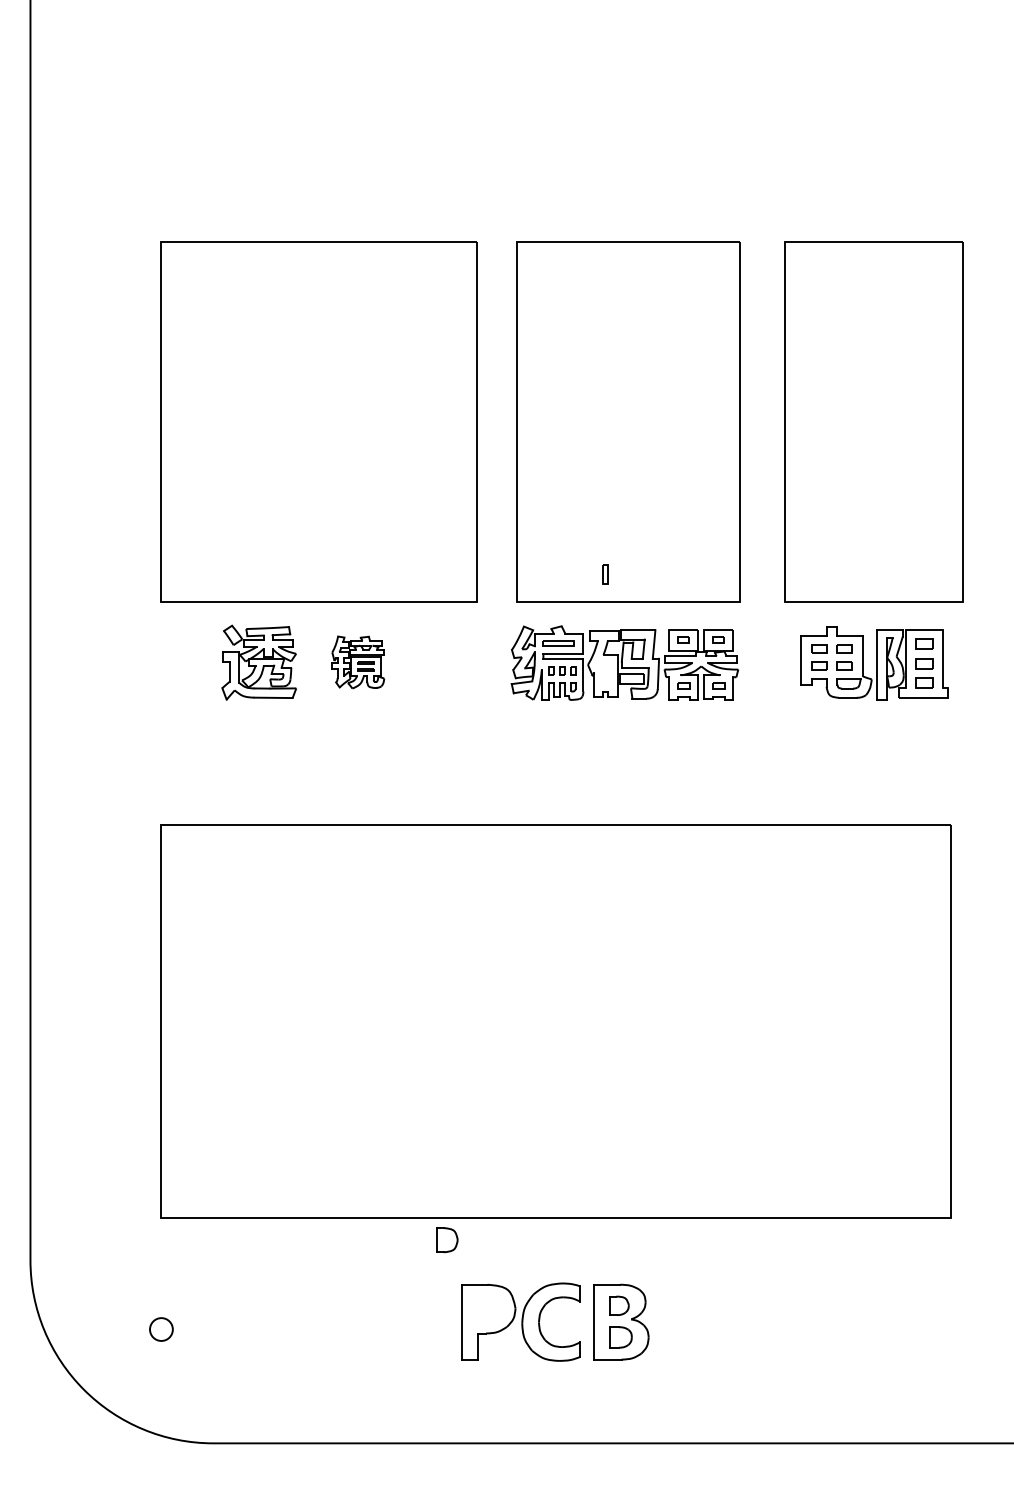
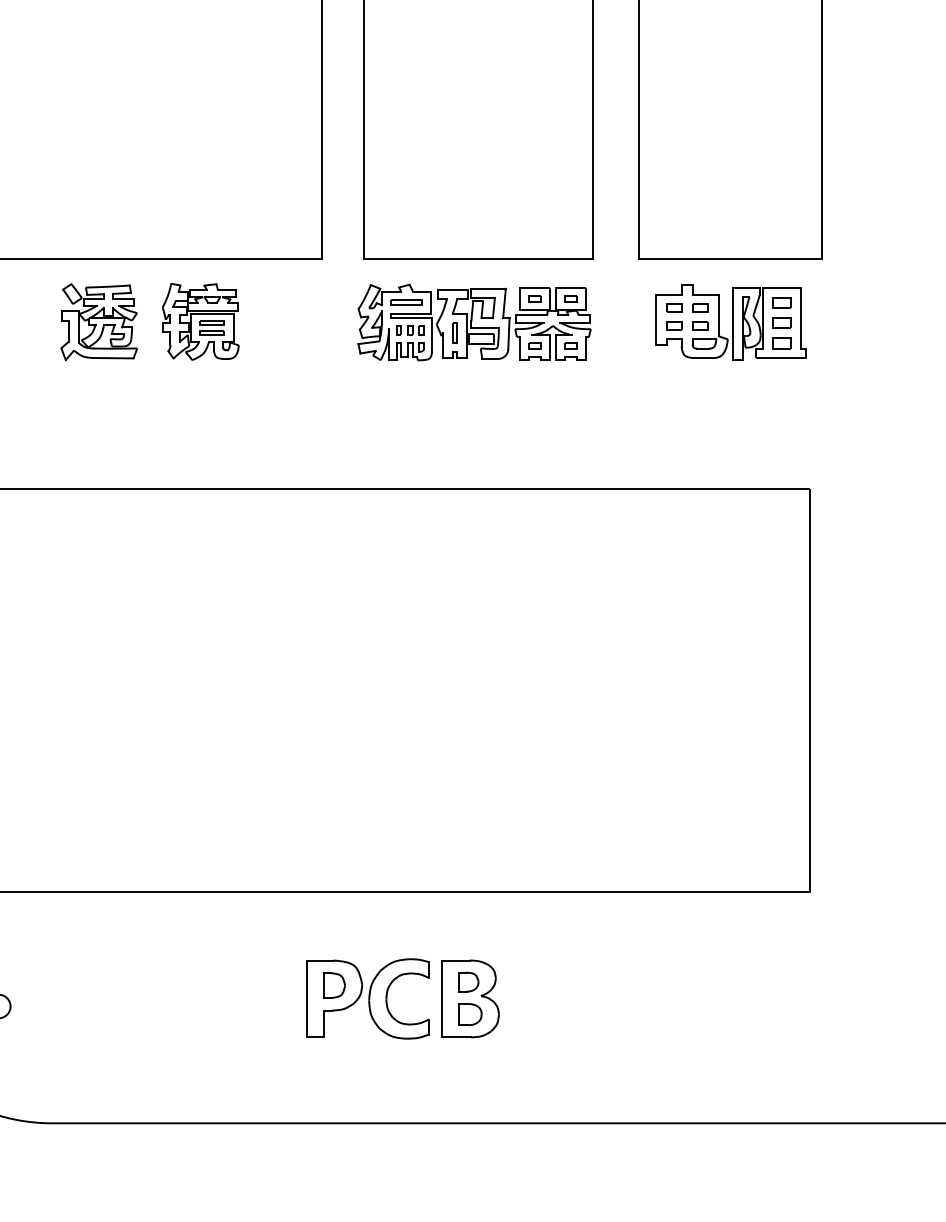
part: (605, 574) -> (454, 333), moved
part: (358, 662) -> (201, 321), size x1.43
part: (447, 1240) -> (334, 985), moved

